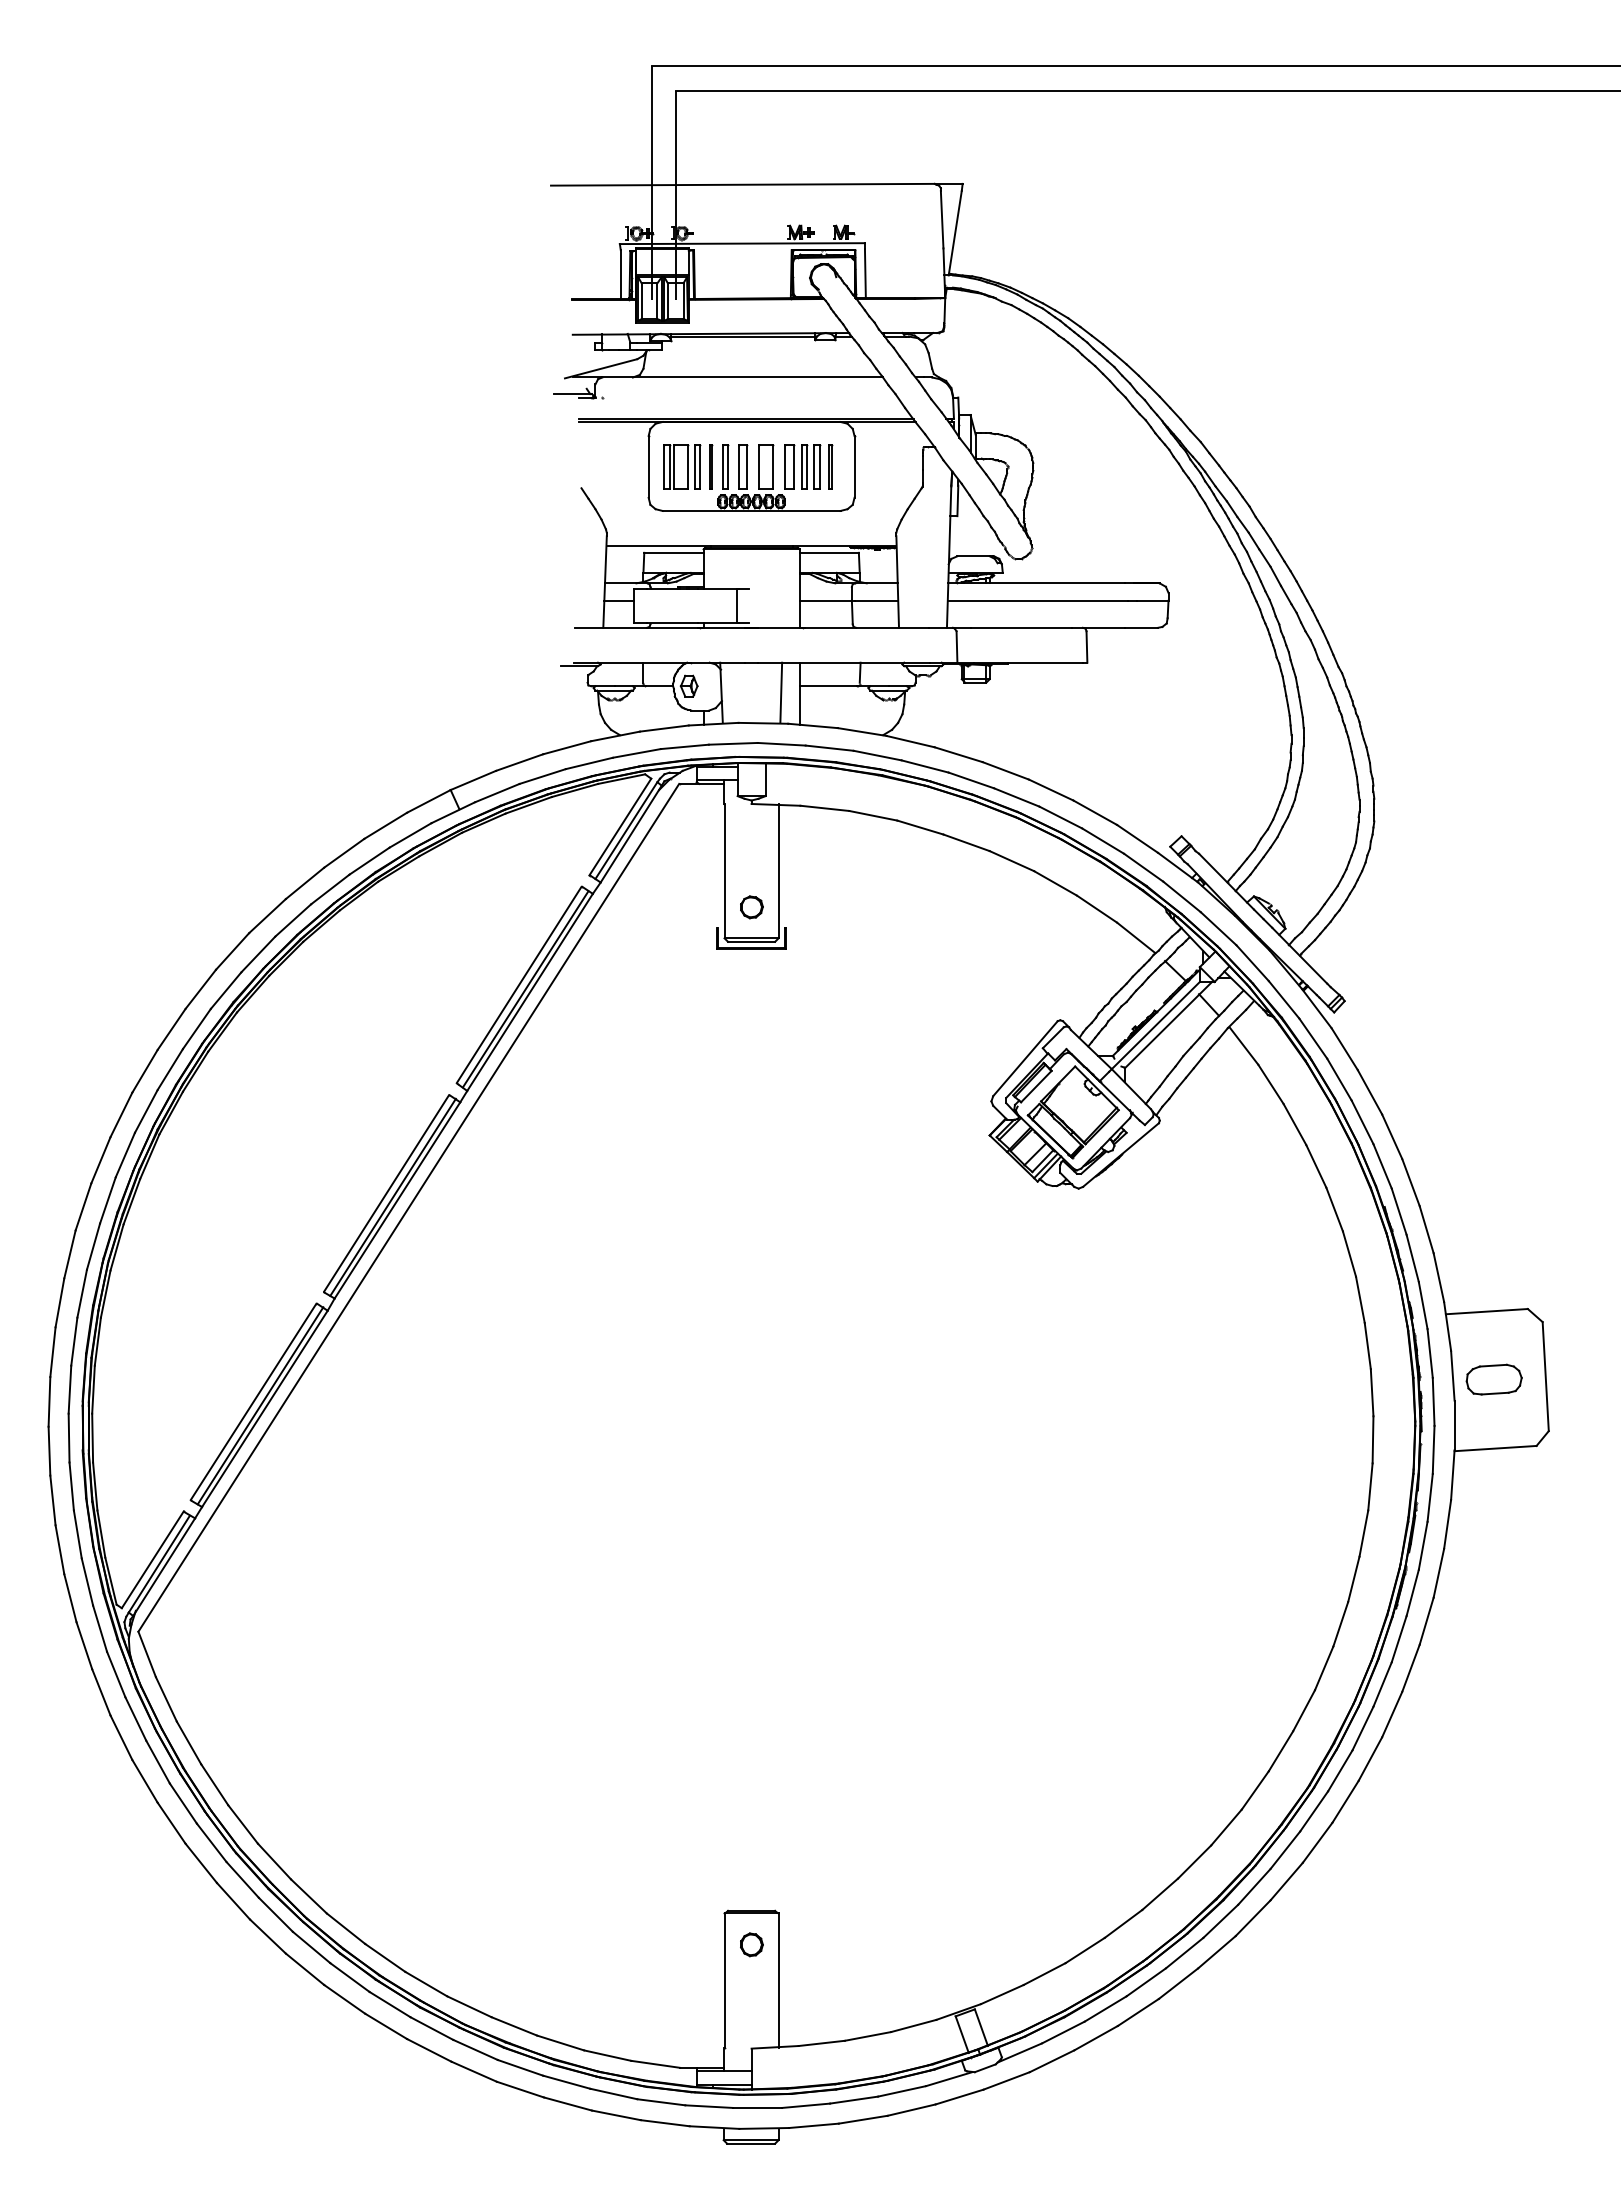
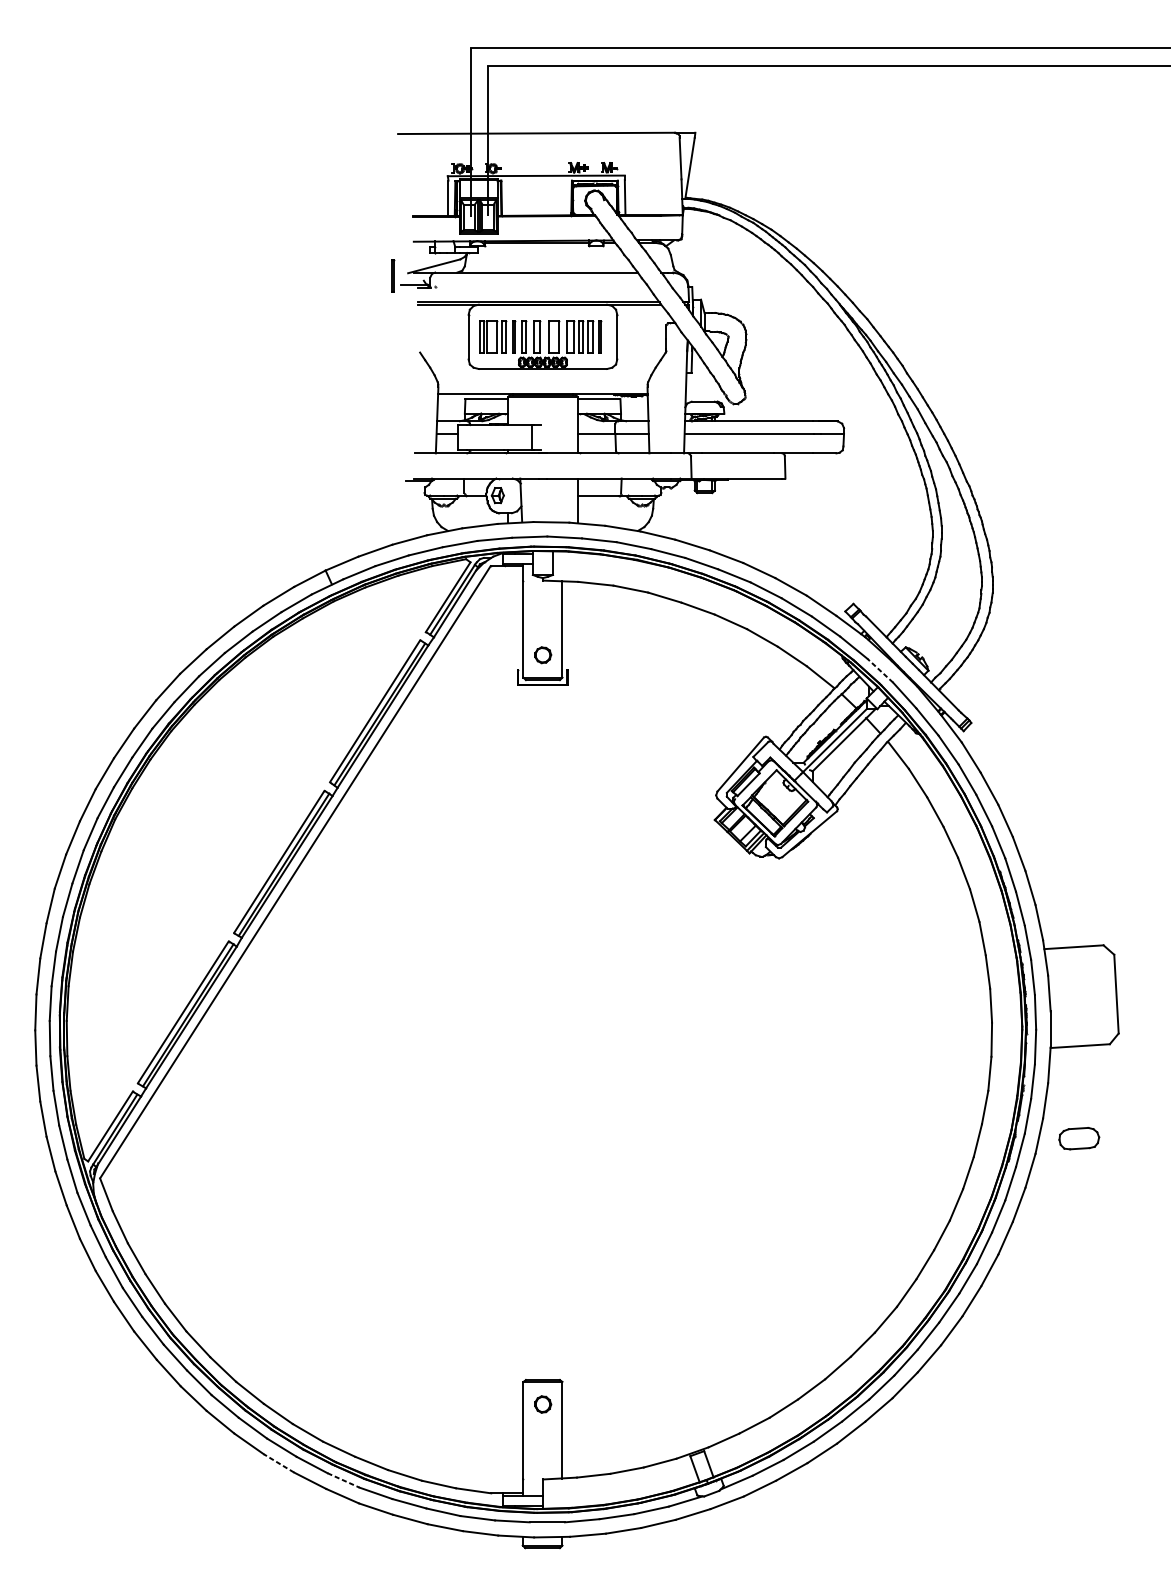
line: (544, 381) -> (393, 275), added
line: (781, 692) -> (564, 500), removed
line: (1218, 928) -> (880, 670), solid -> dashed
part: (1493, 1379) -> (1078, 1138), moved
line: (385, 2026) -> (278, 1463), solid -> dashed
line: (475, 2050) -> (343, 1480), solid -> dashed

